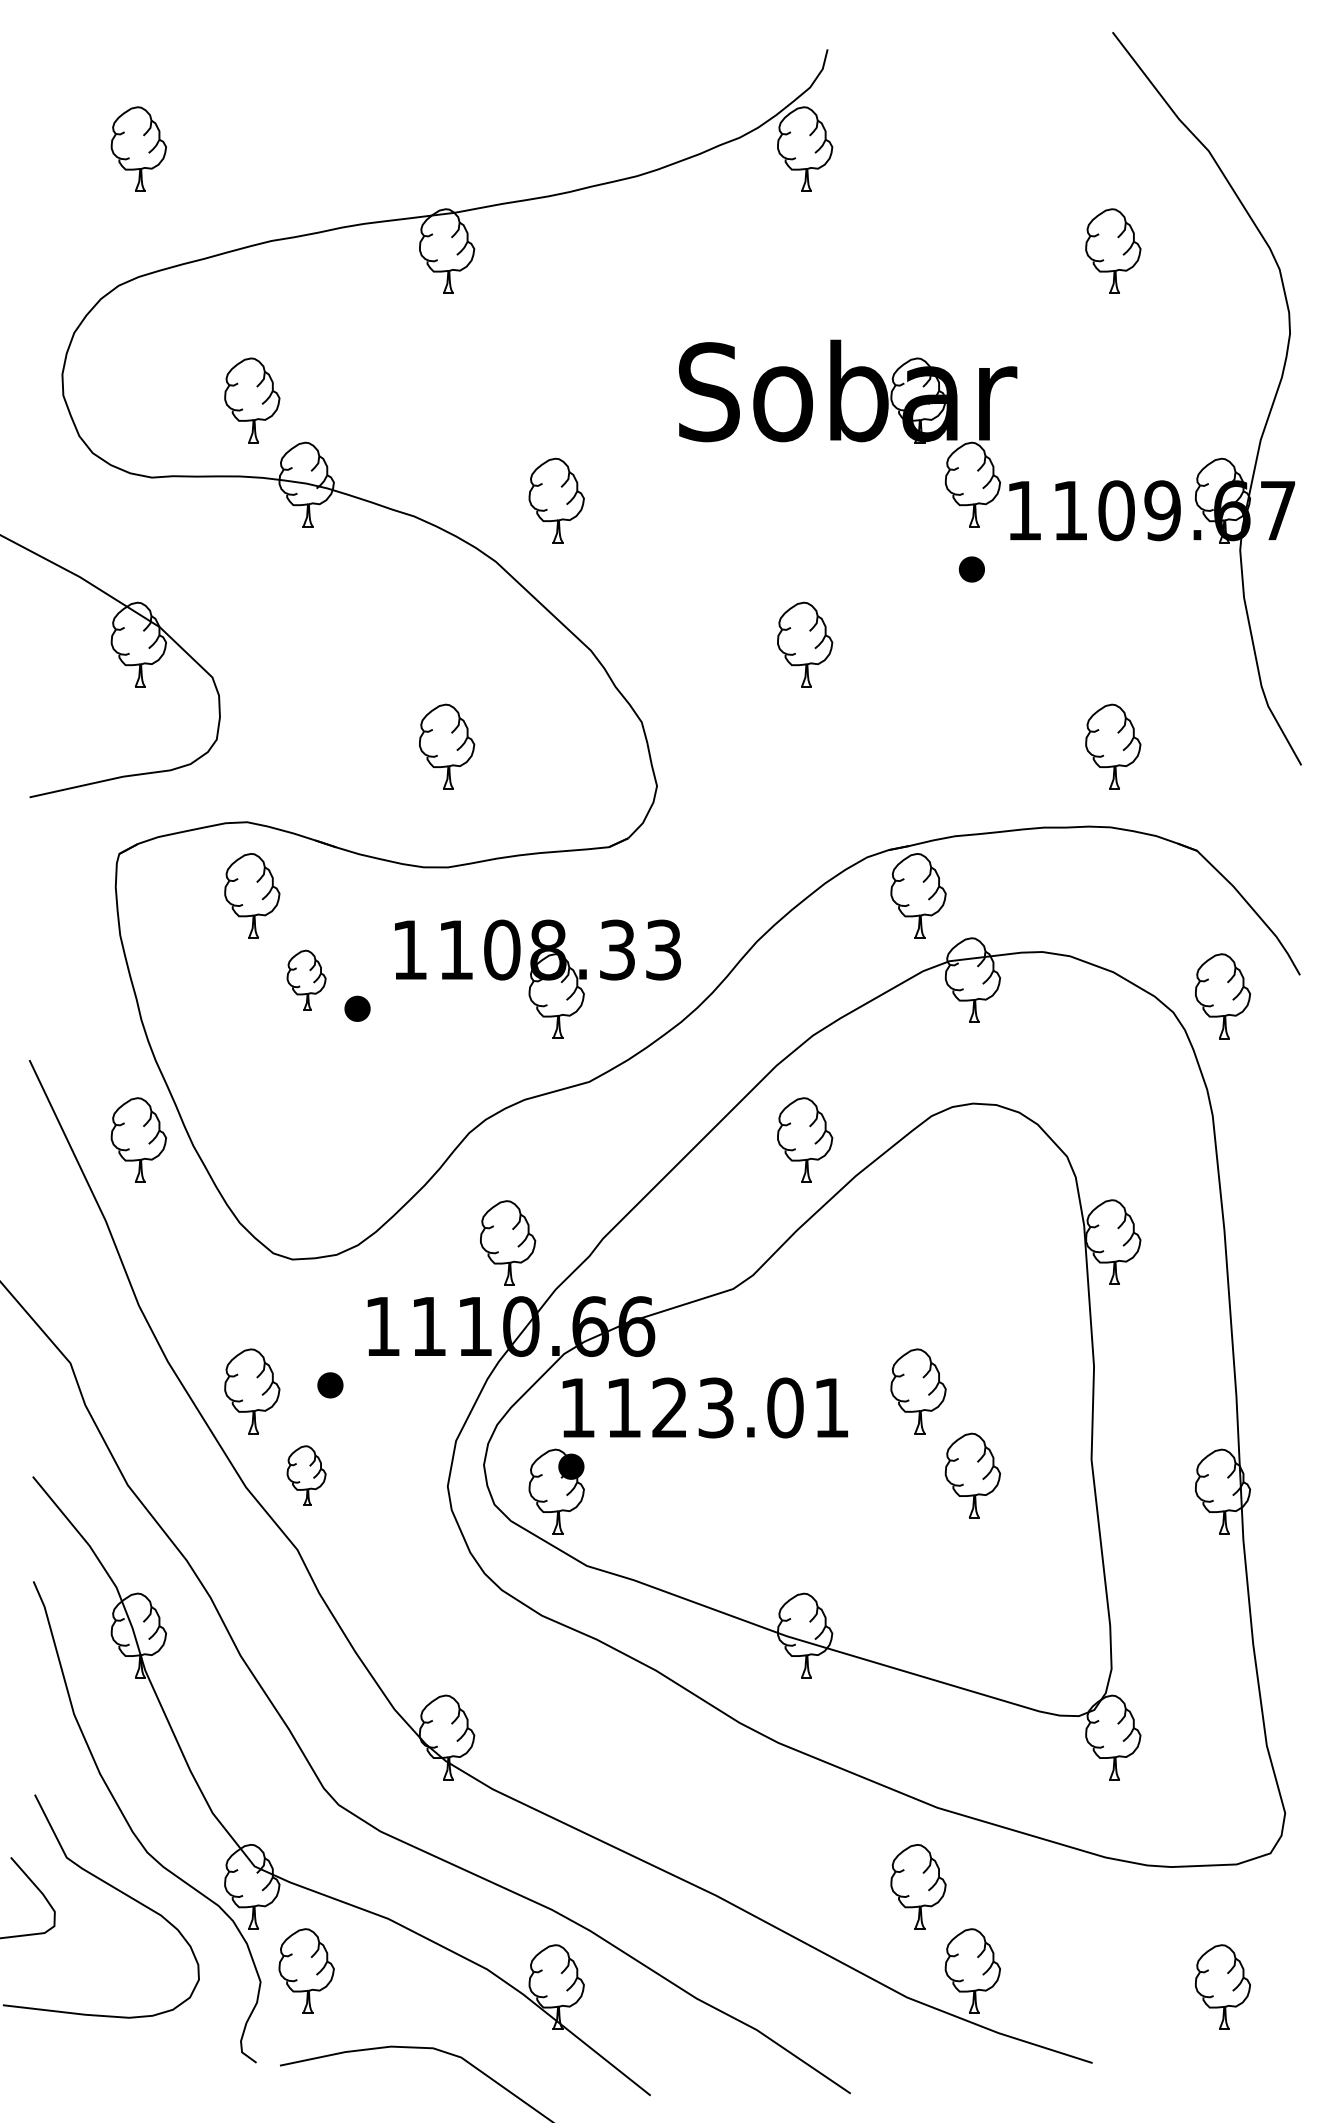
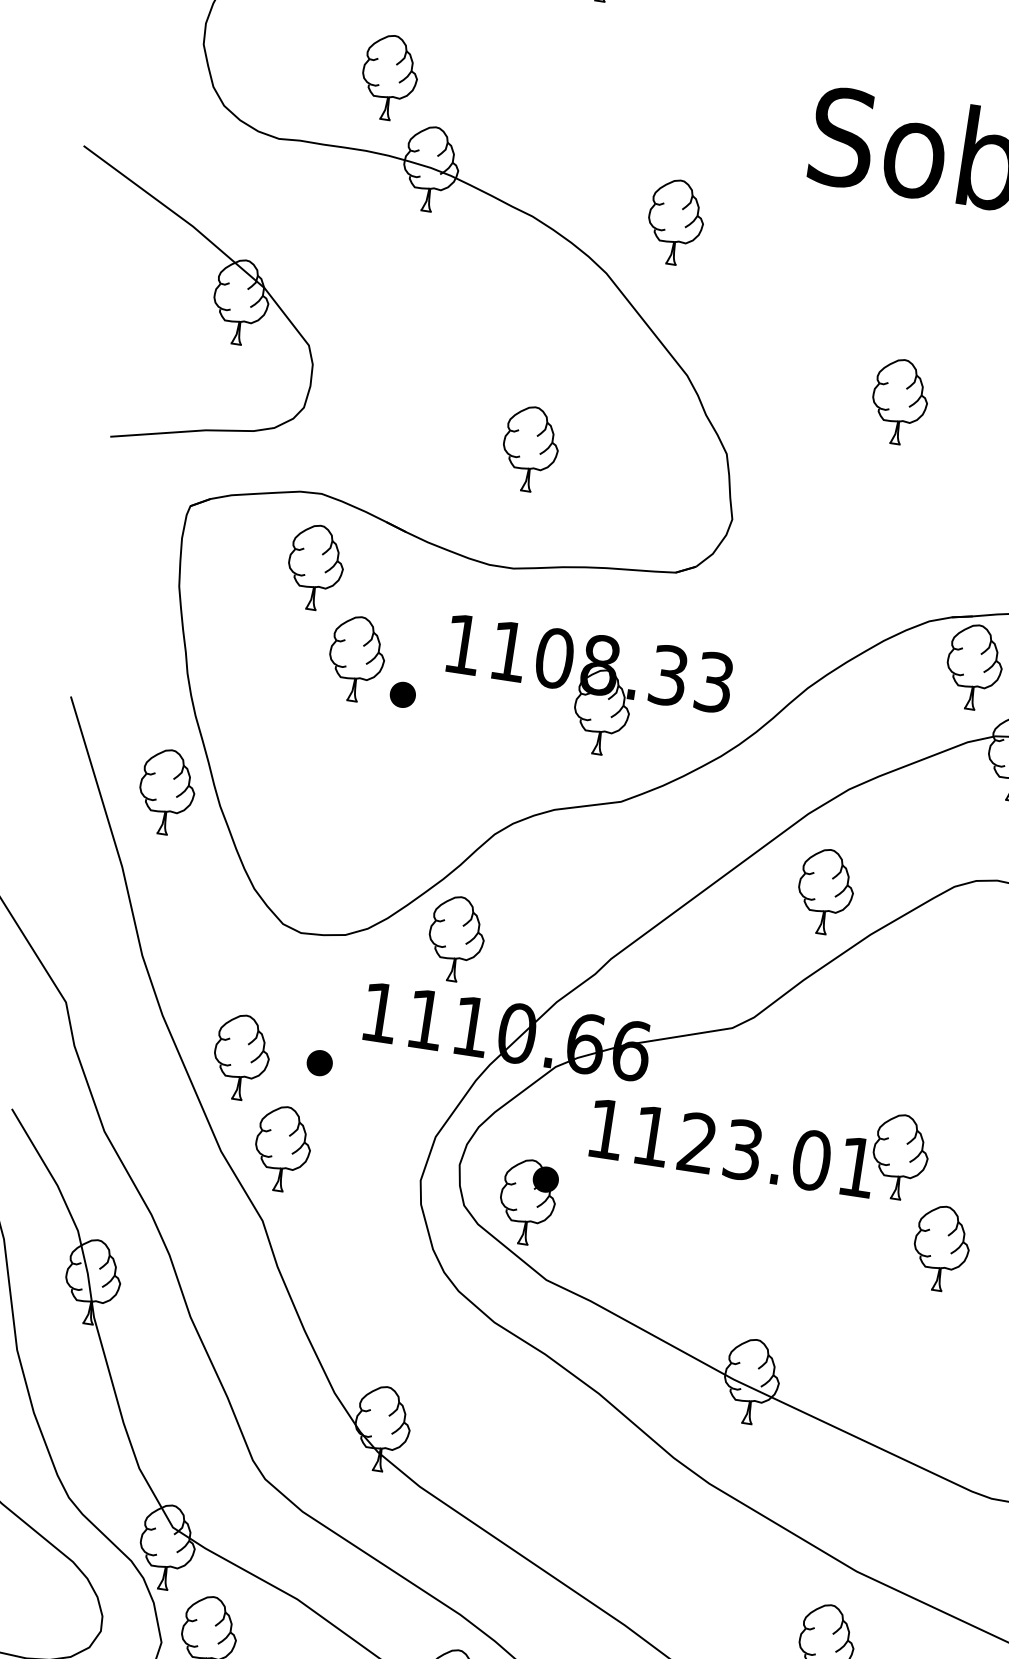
part: (306, 979) -> (356, 658), size x1.43
part: (508, 1242) -> (457, 938), moved
text: (704, 1407) -> (731, 1147), moved
part: (306, 1475) -> (282, 1148), size x1.43

